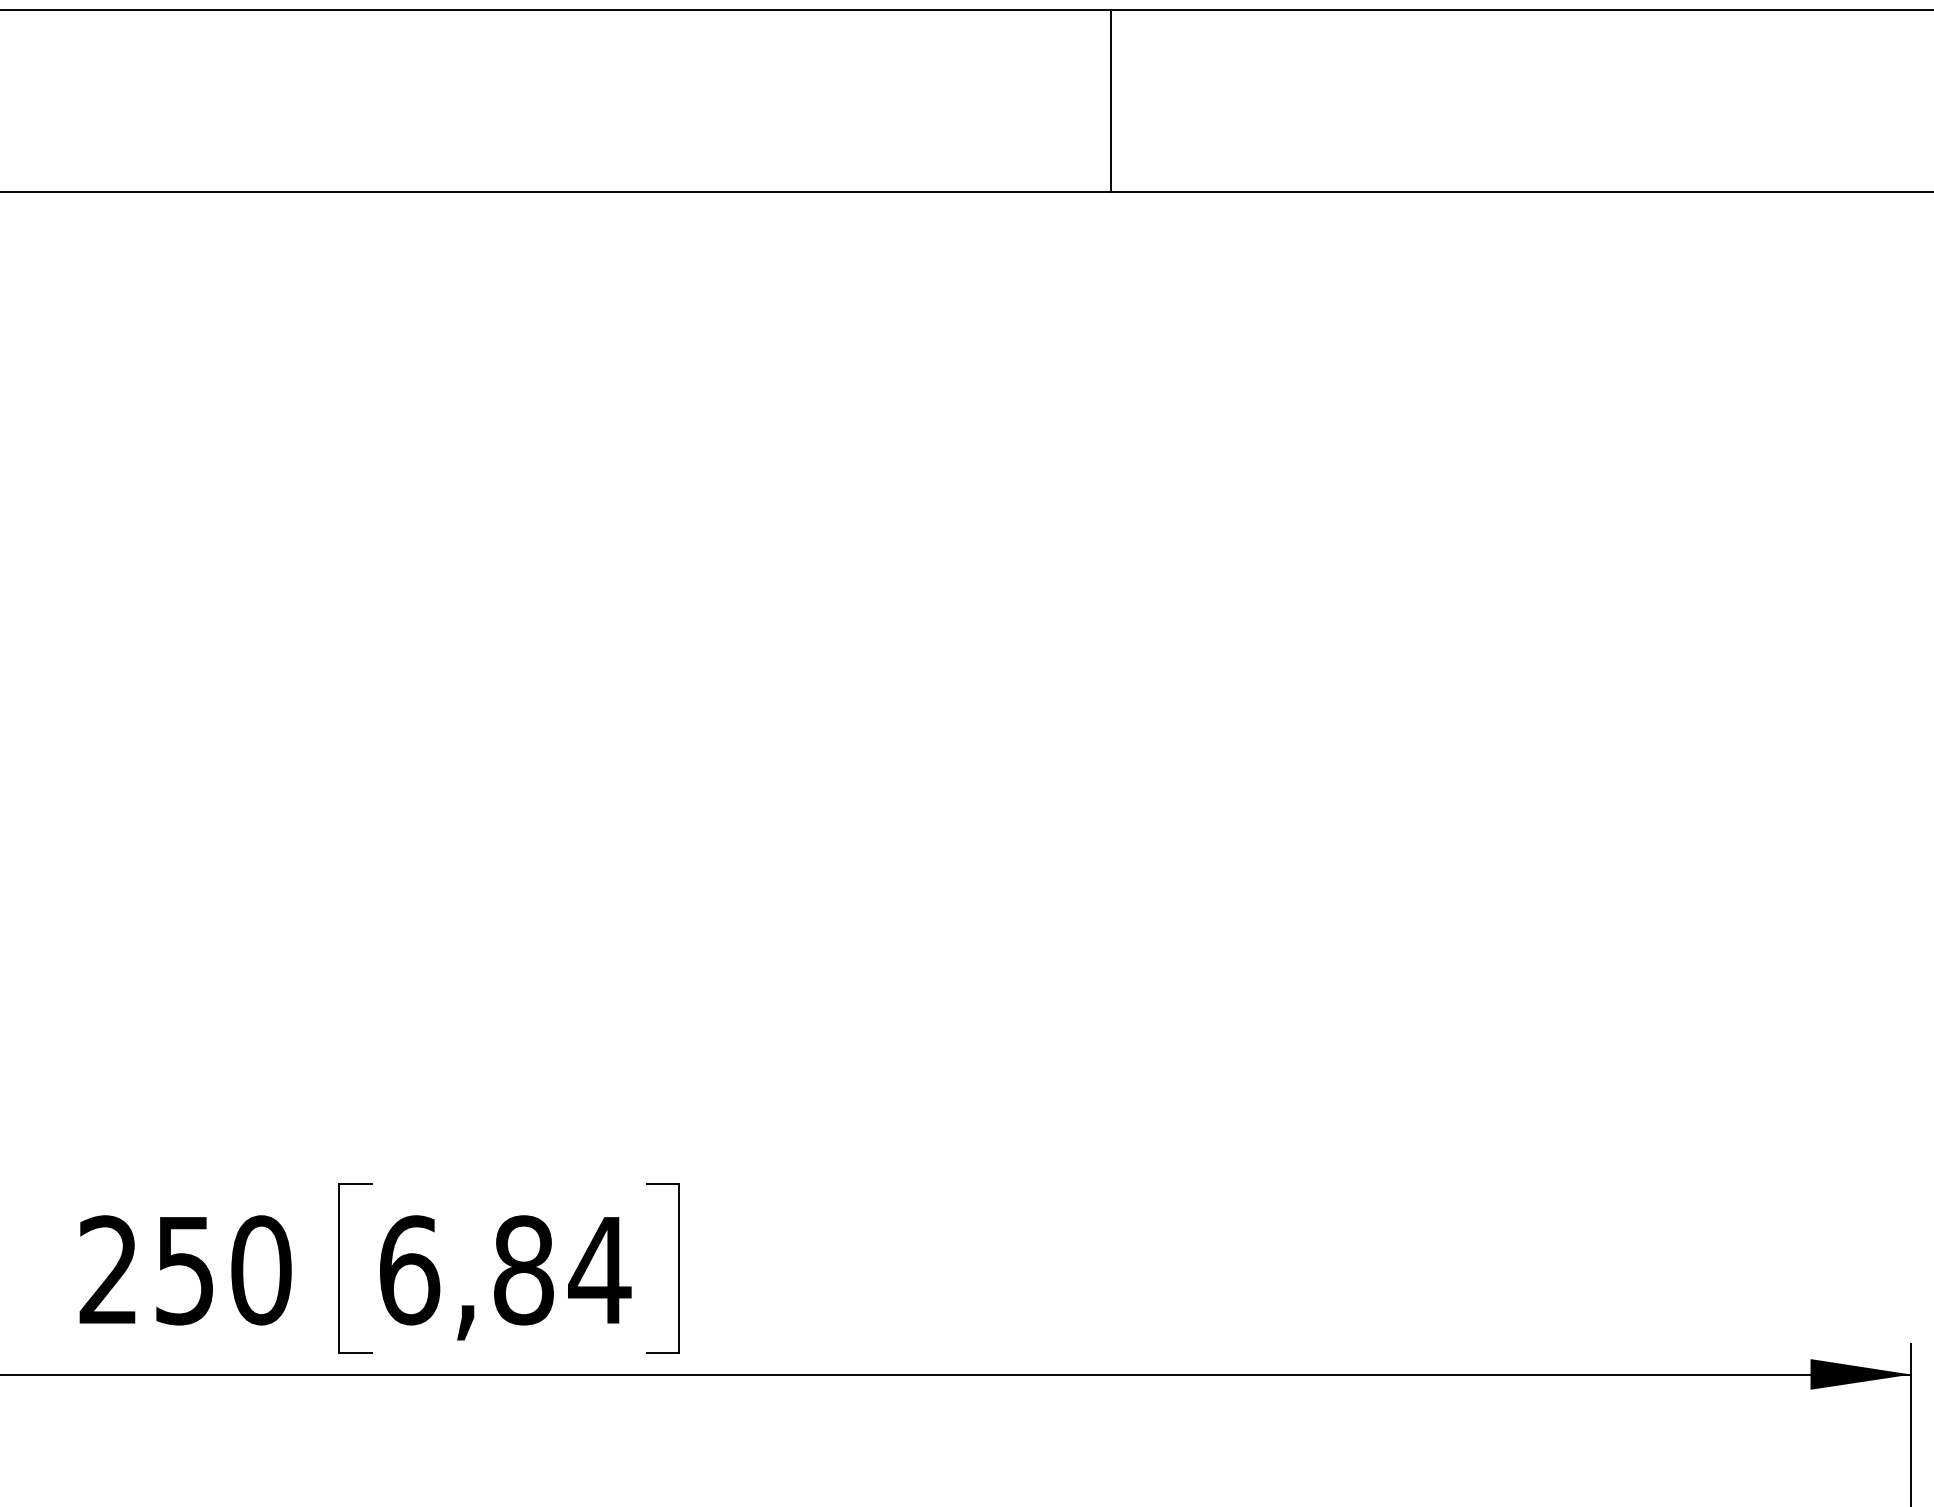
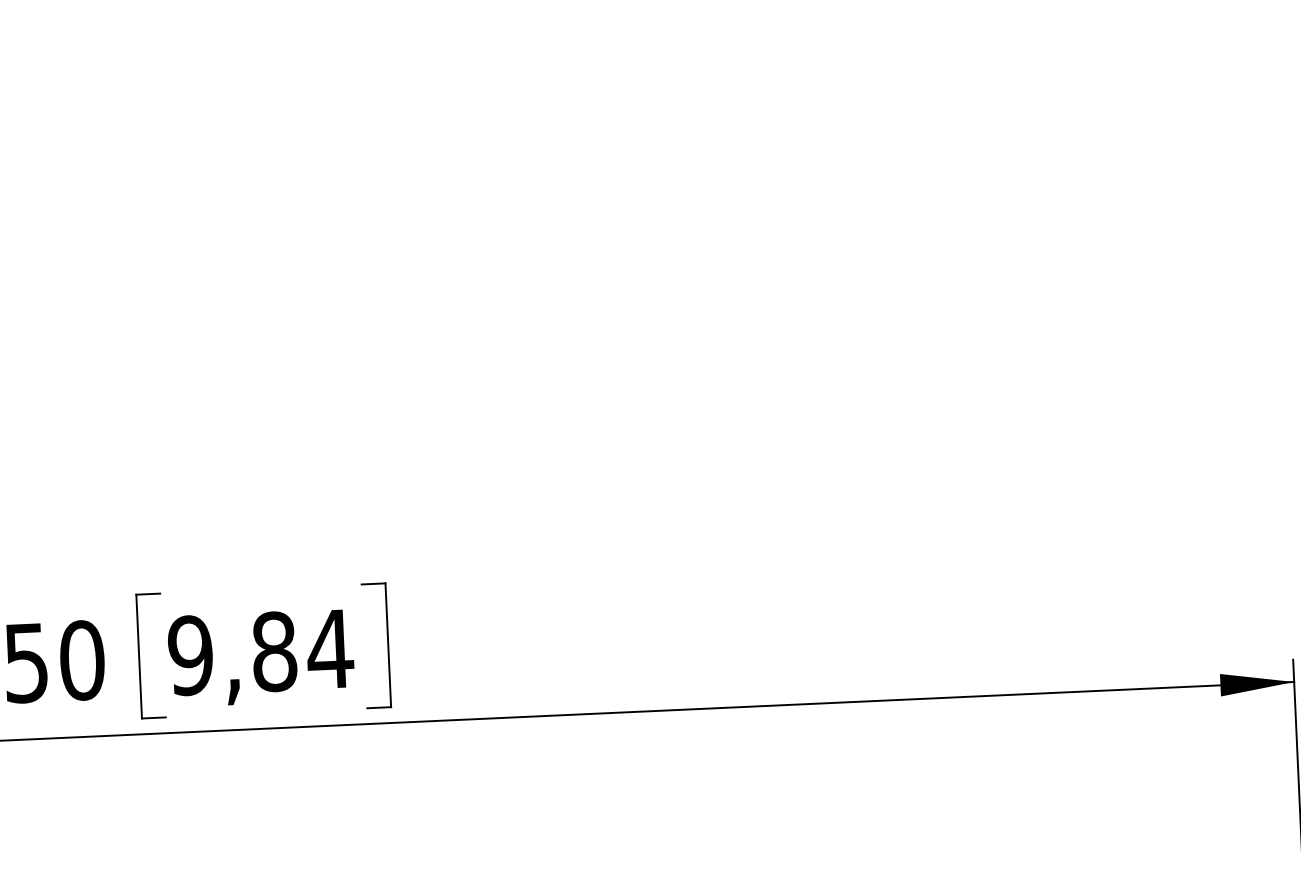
text: (409, 1270) -> (190, 655), 6,84 -> 9,84

